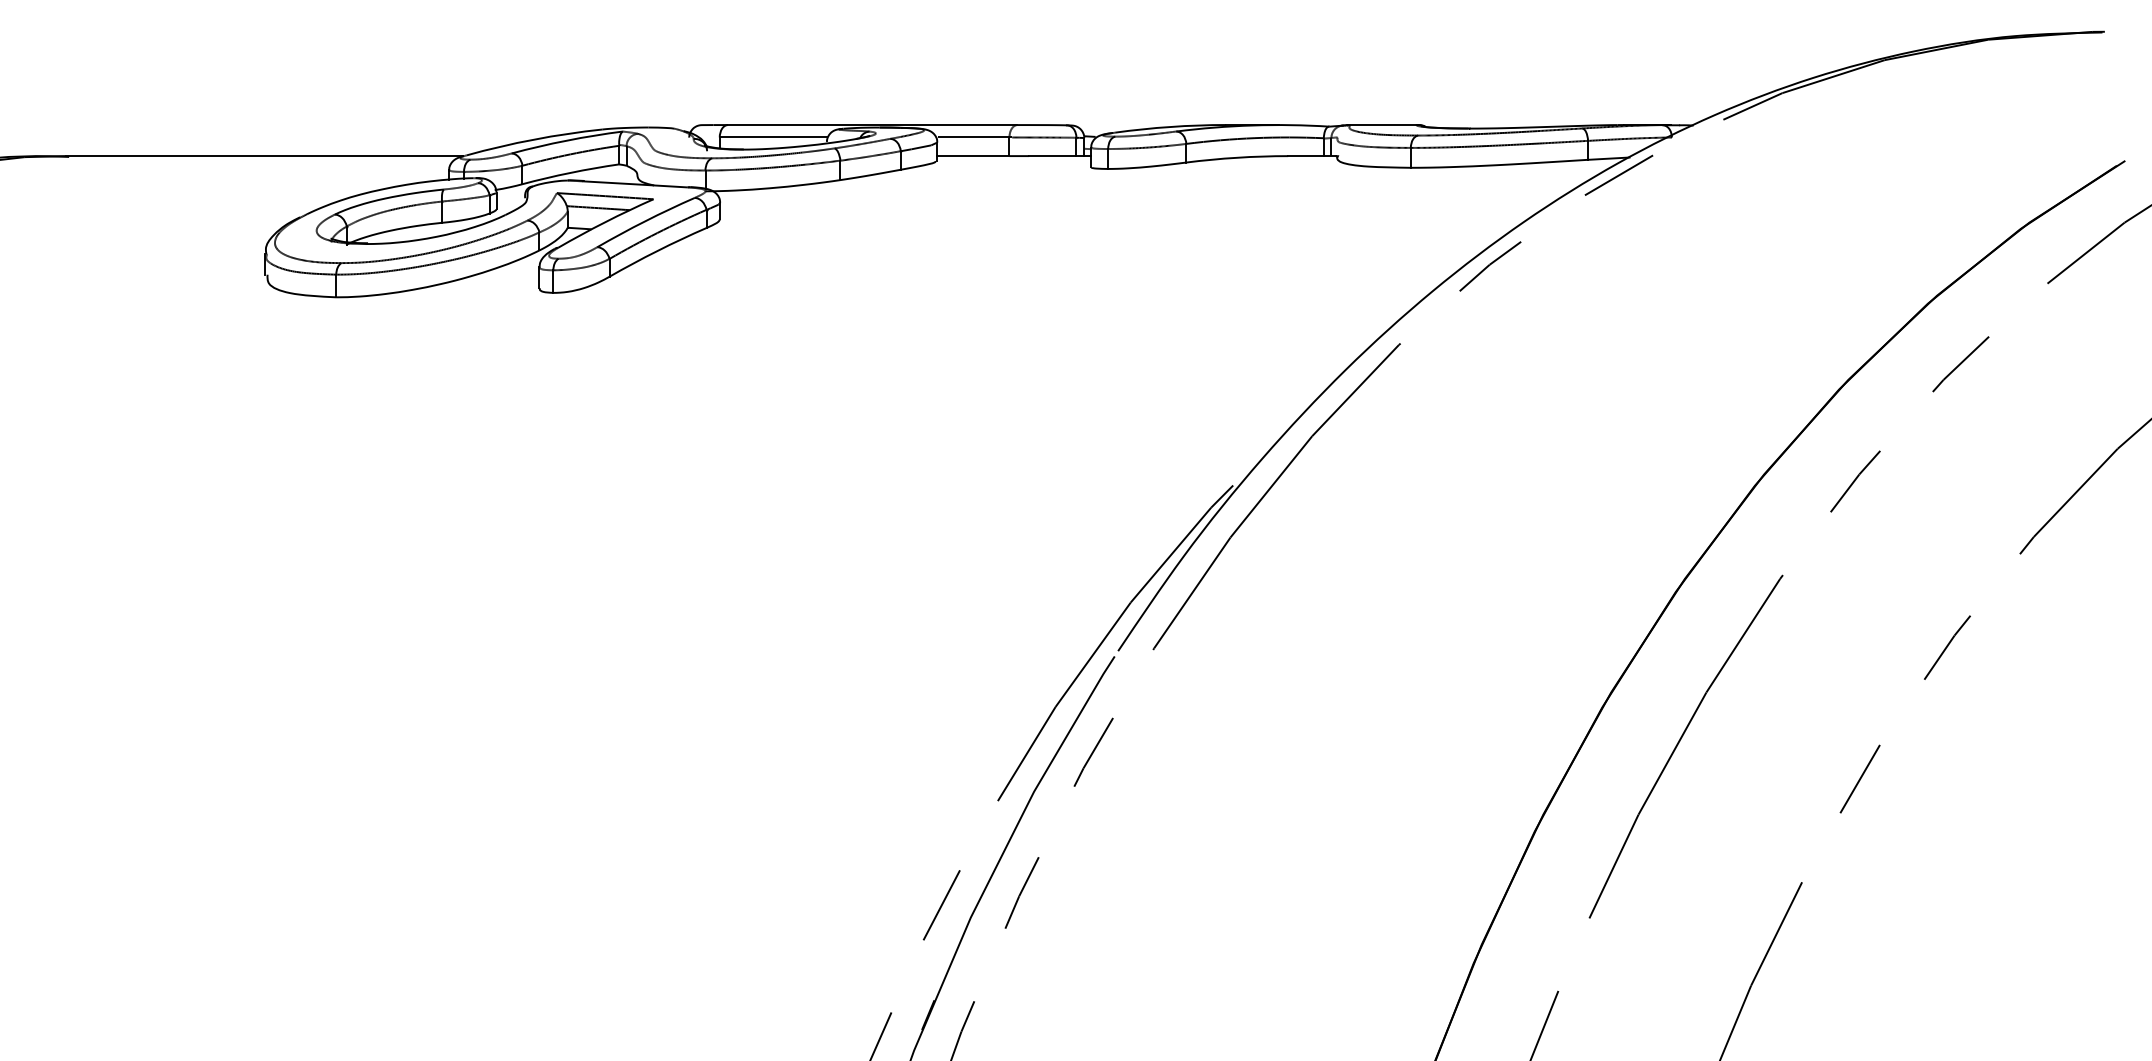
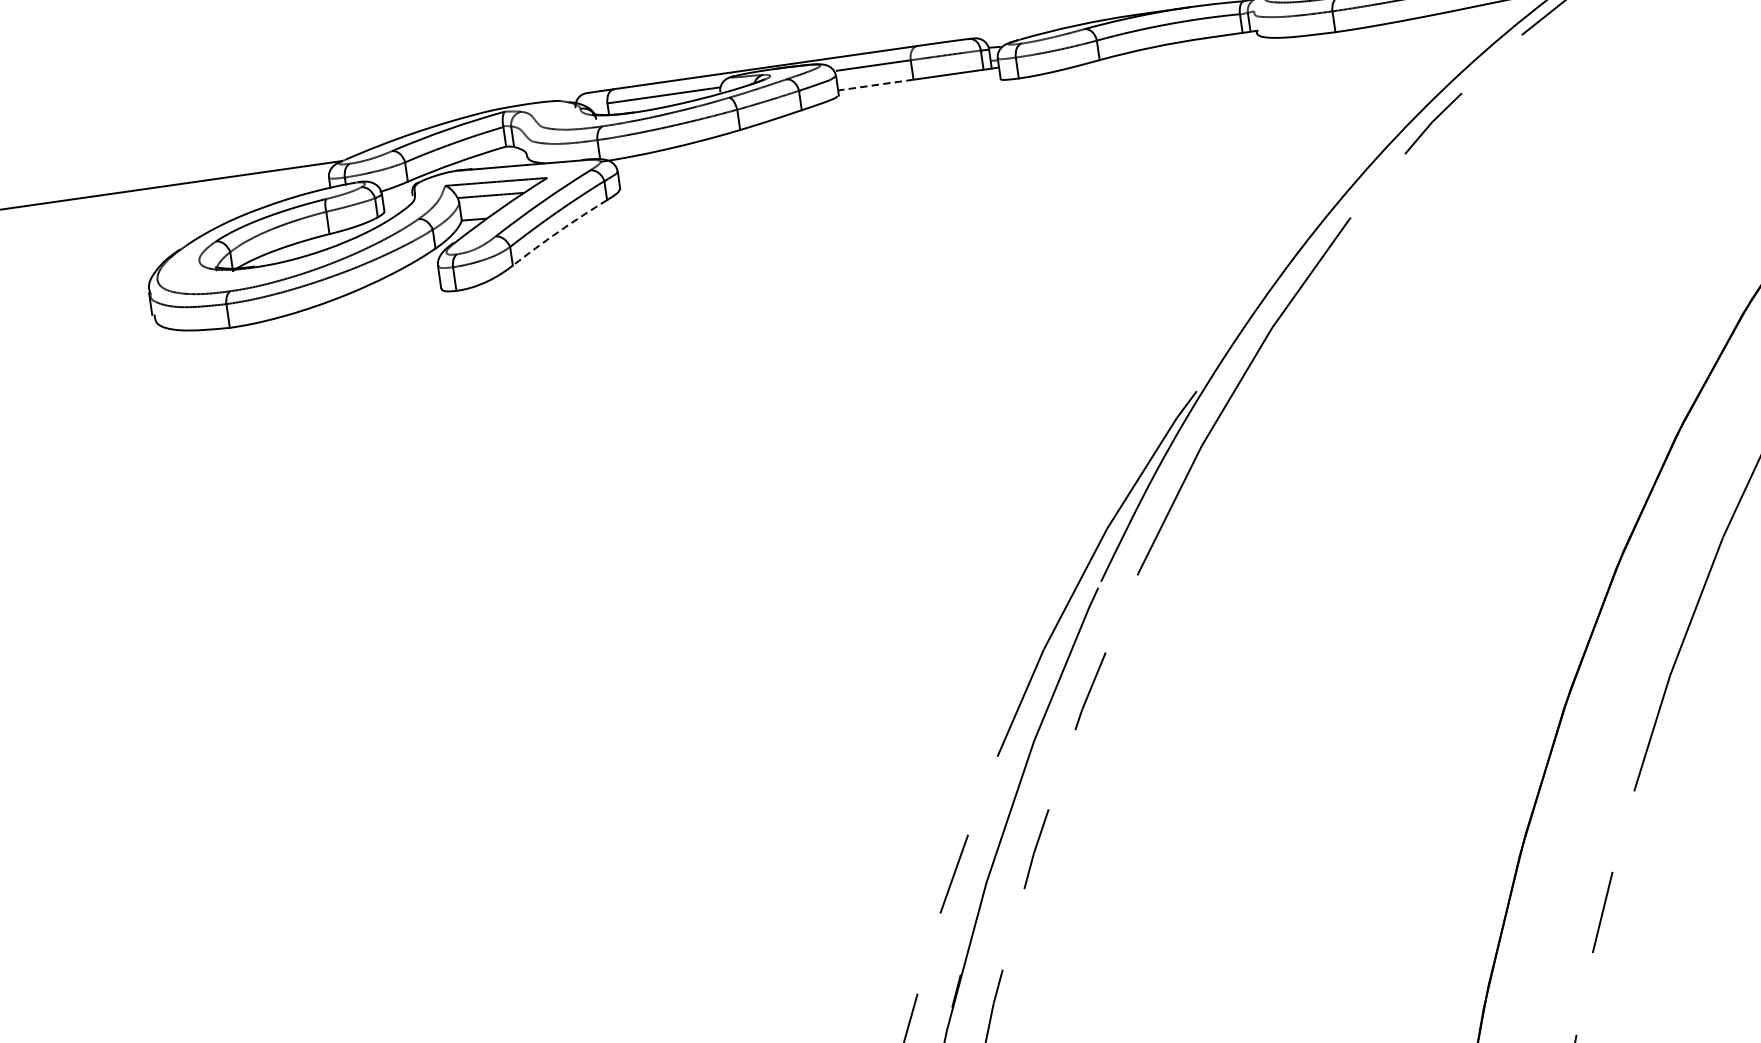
line: (972, 156) -> (874, 85), solid -> dashed
arc: (657, 251) -> (559, 232), solid -> dashed

